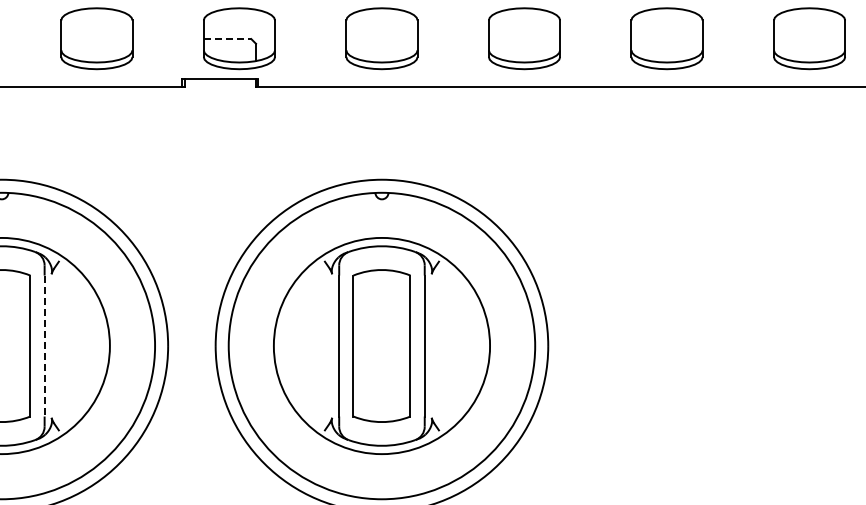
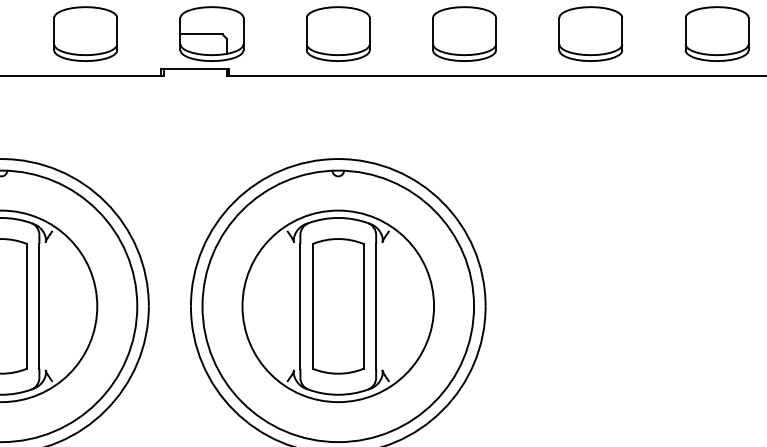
line: (227, 39) -> (201, 34), dashed -> solid
line: (44, 346) -> (39, 306), dashed -> solid

